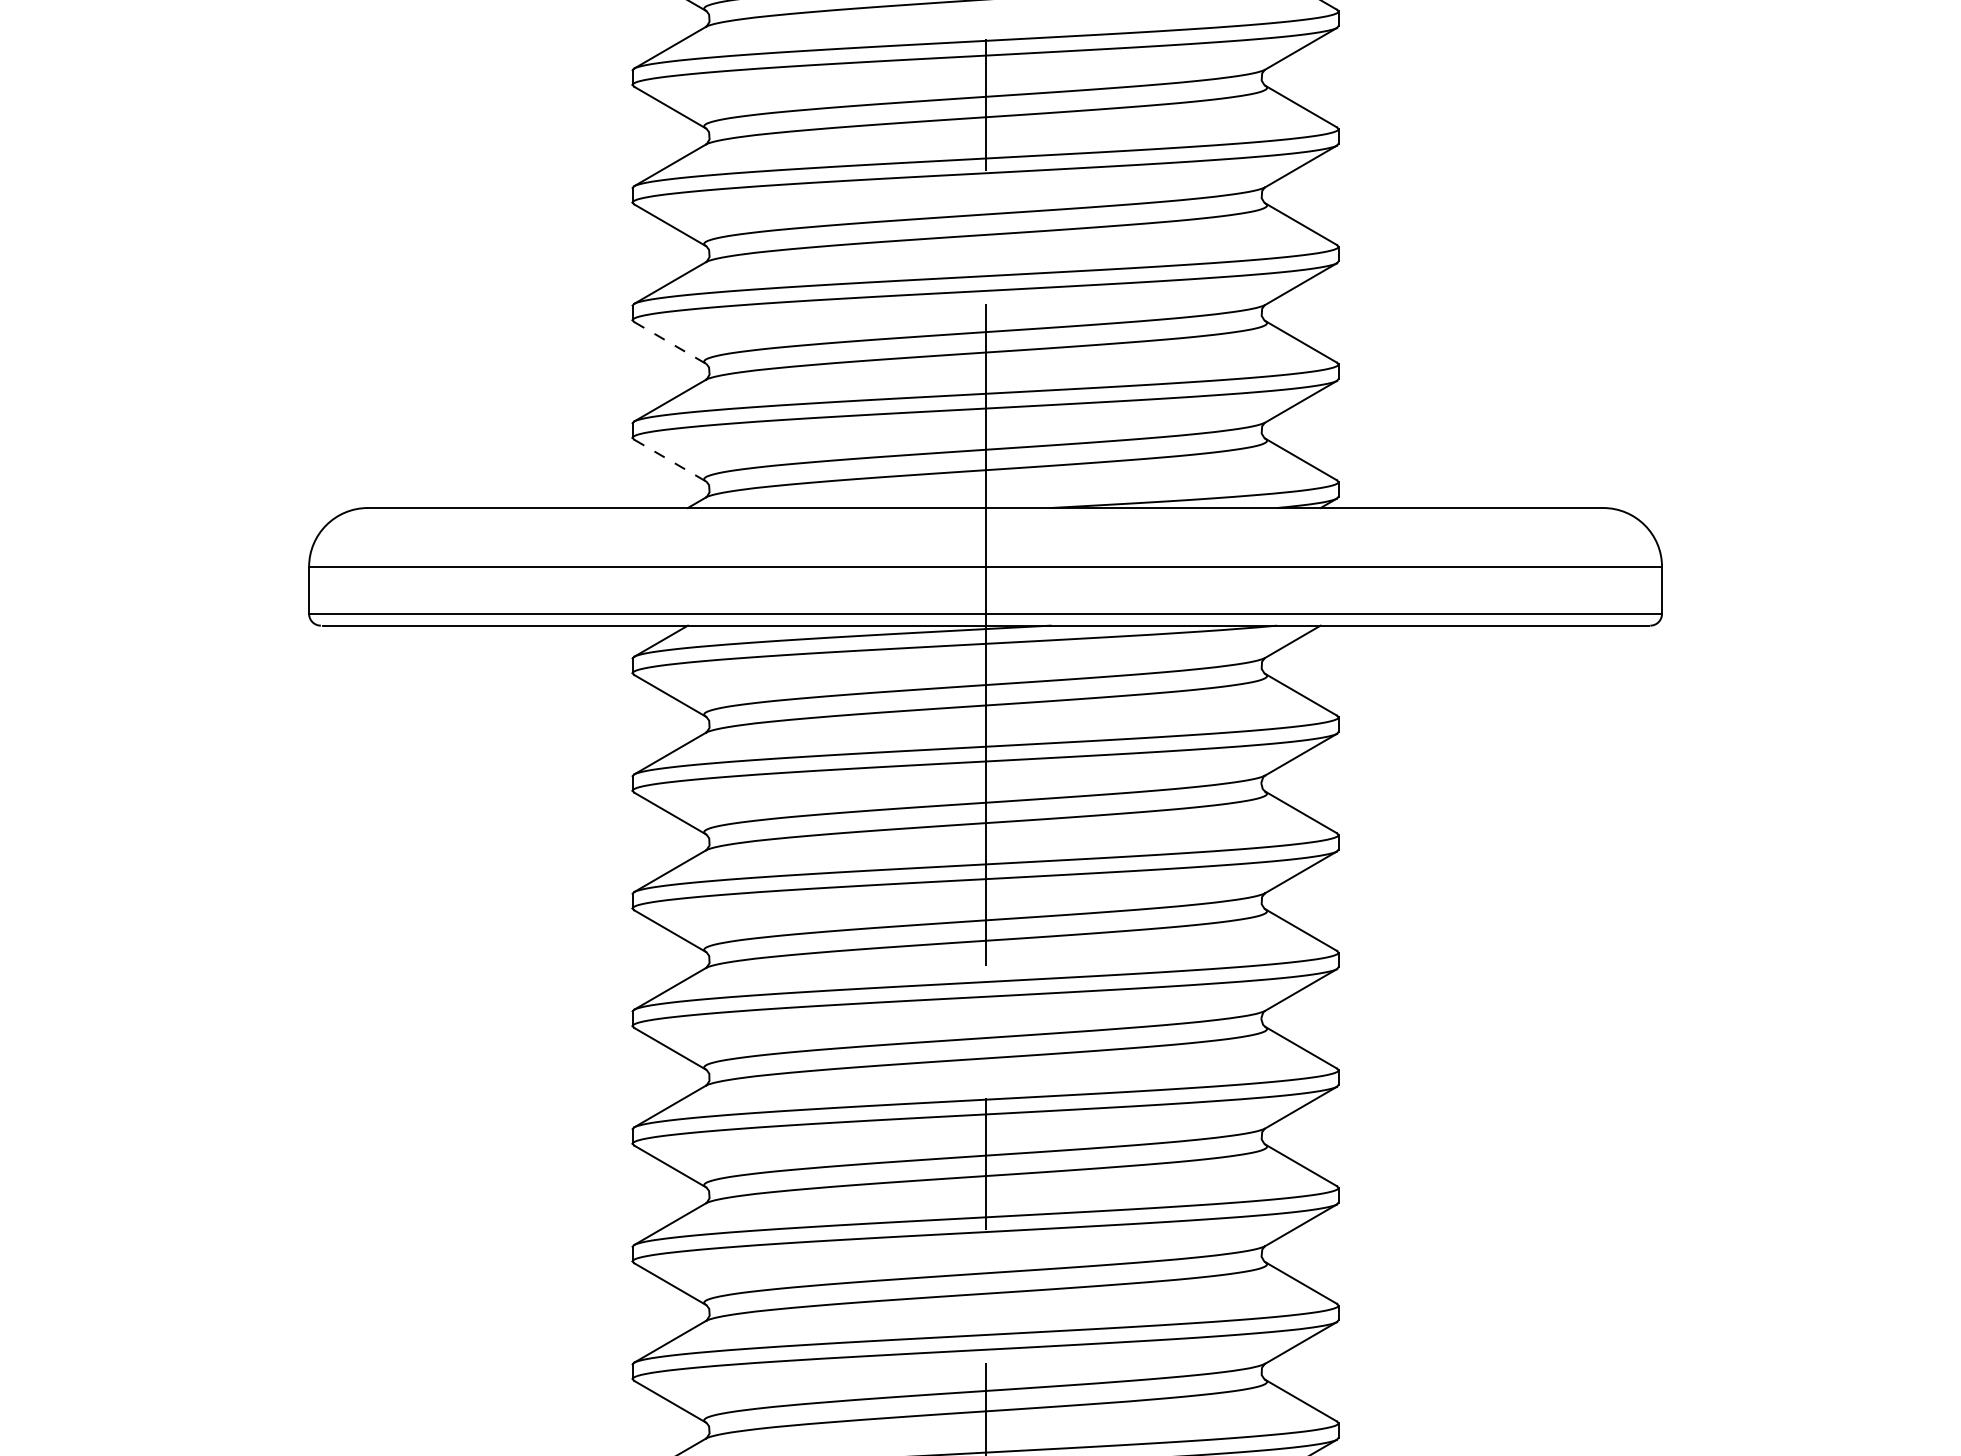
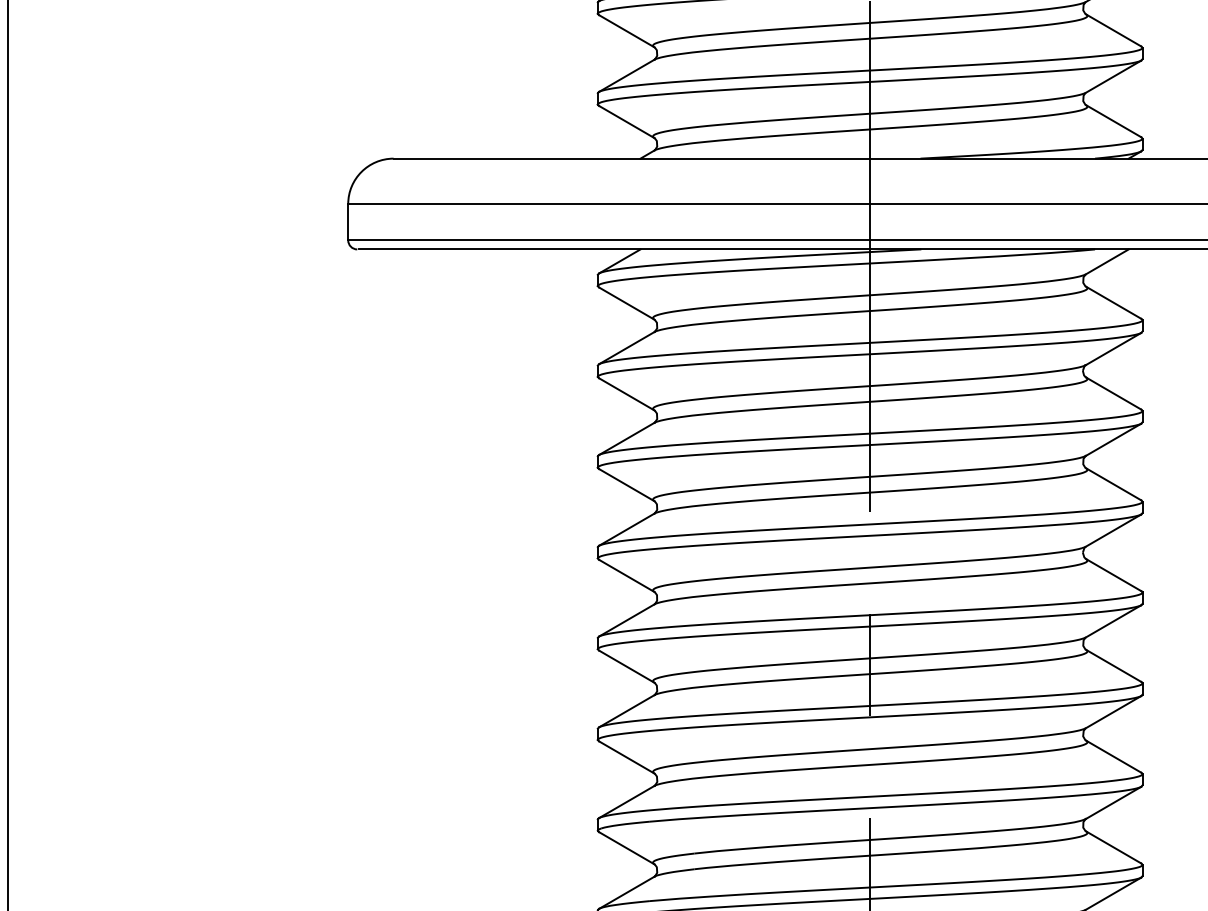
line: (670, 342) -> (627, 30), dashed -> solid
line: (670, 460) -> (627, 121), dashed -> solid

